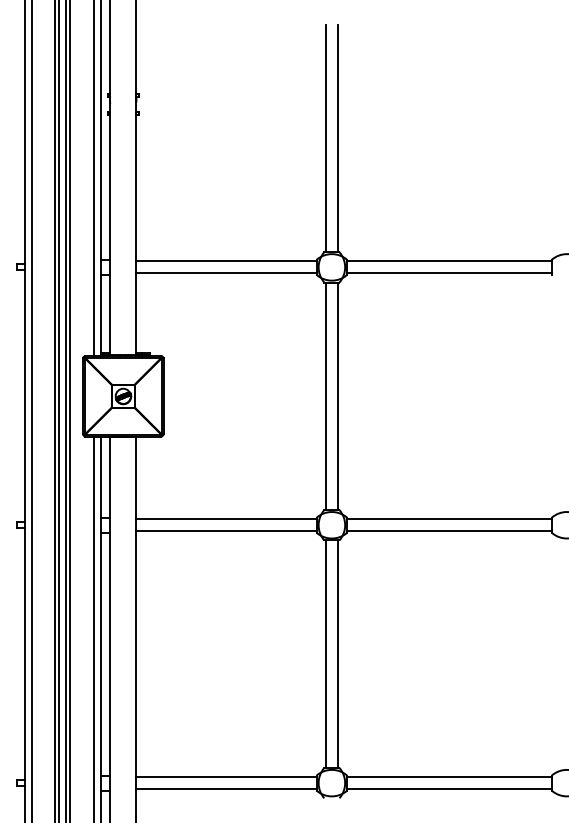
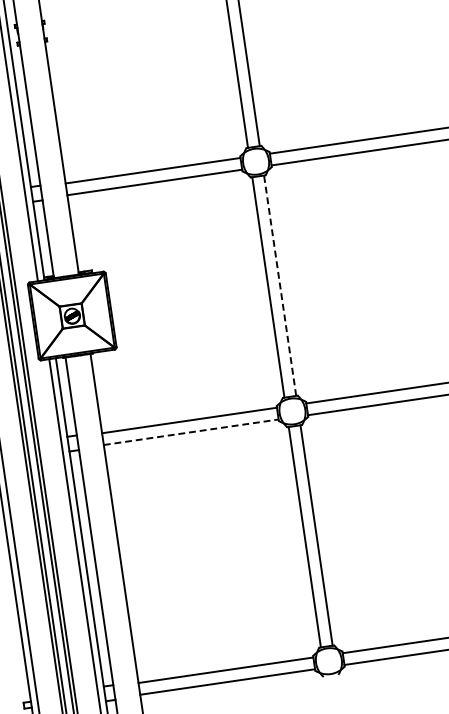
line: (337, 396) -> (279, 285), solid -> dashed
line: (226, 531) -> (191, 432), solid -> dashed

